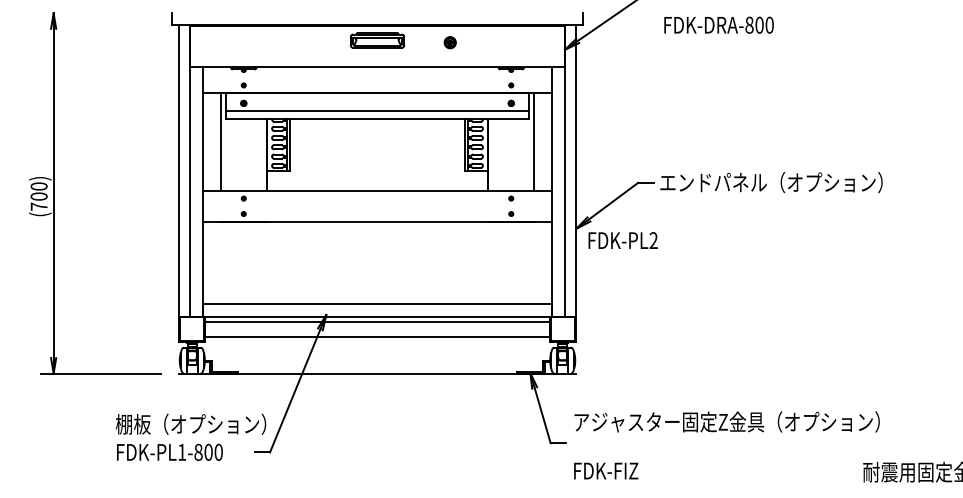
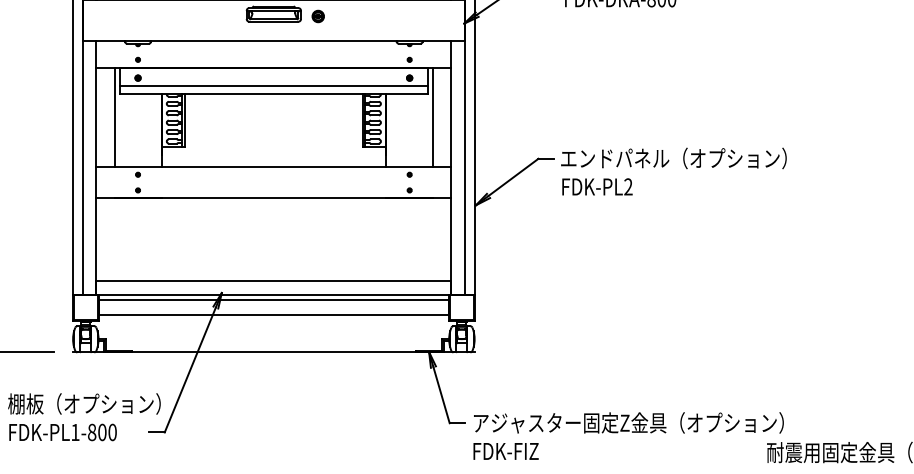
part: (449, 42) -> (317, 16), moved
text: (622, 240) -> (596, 186), moved
text: (726, 421) -> (628, 422), moved

